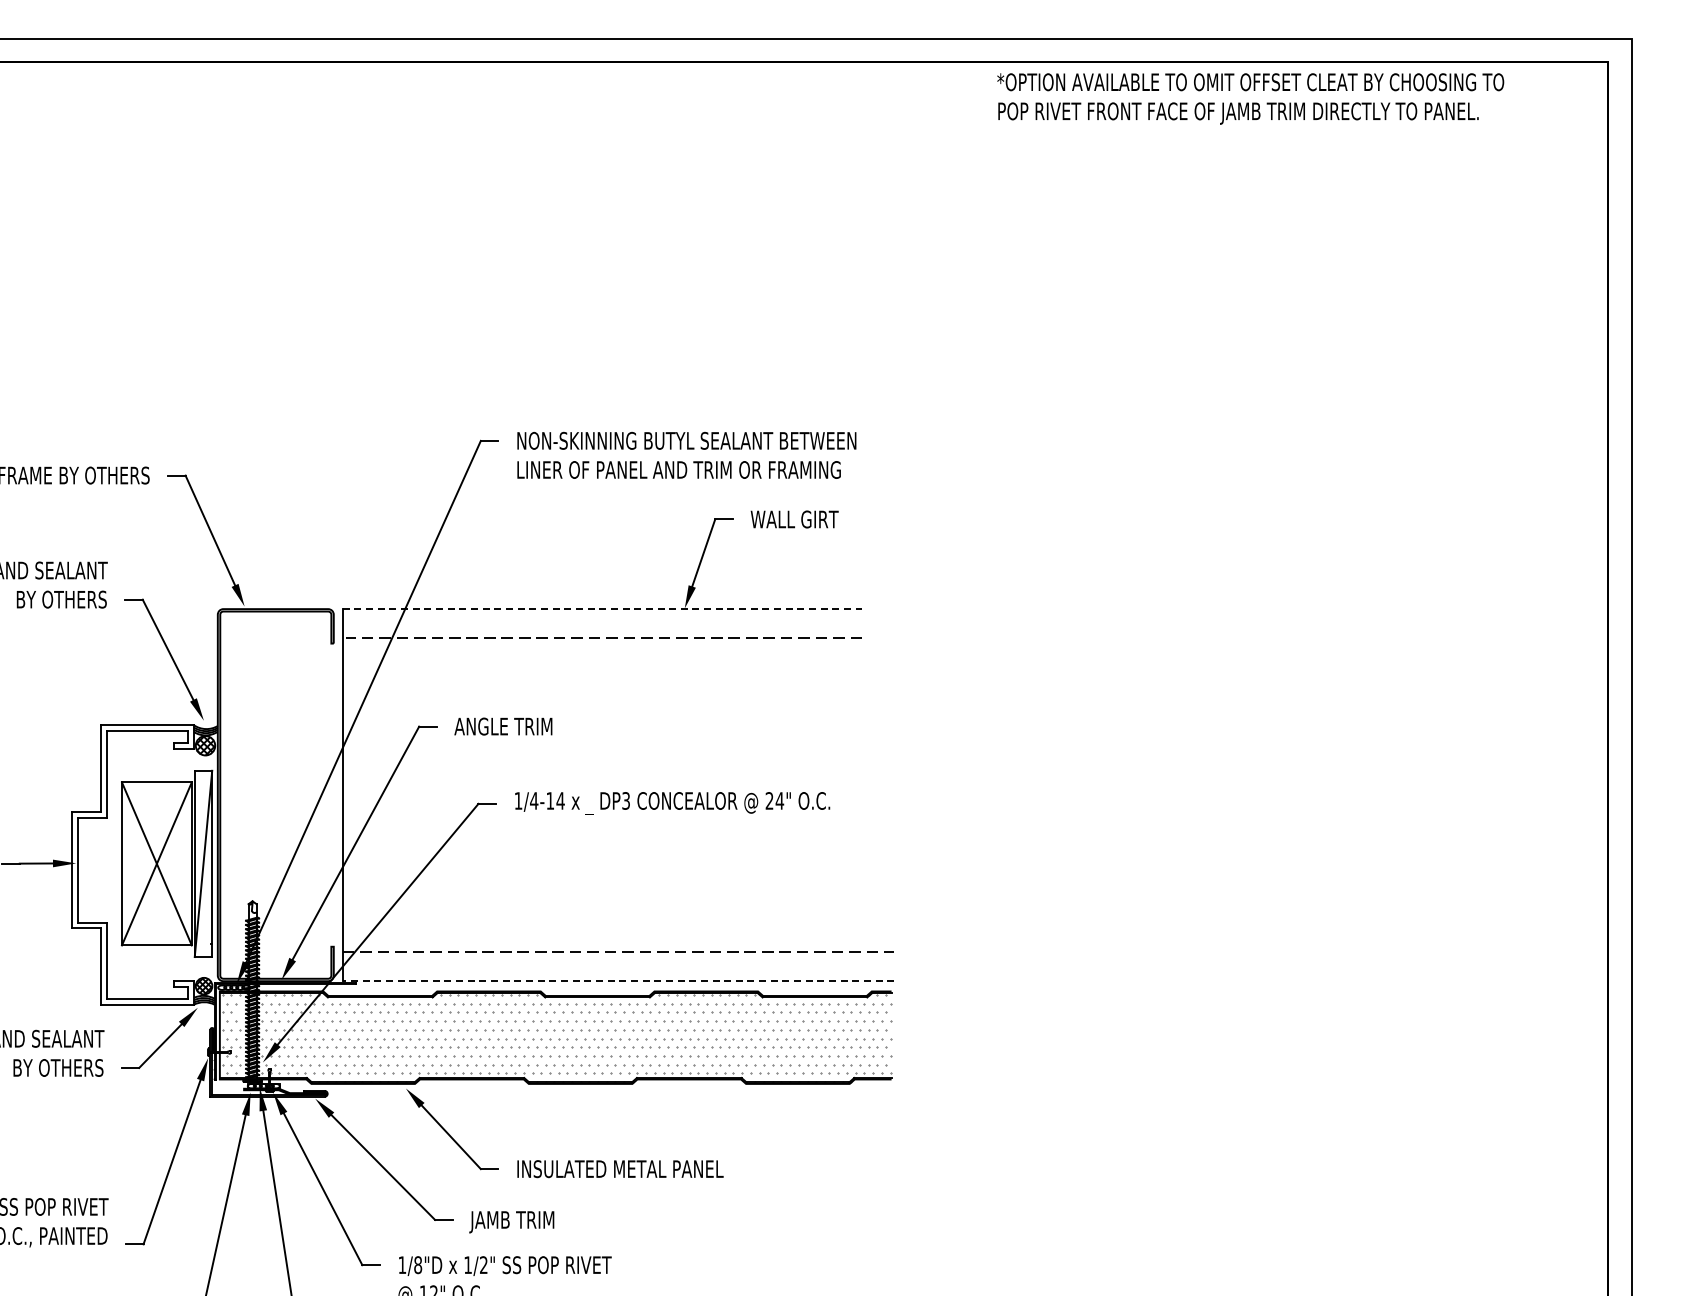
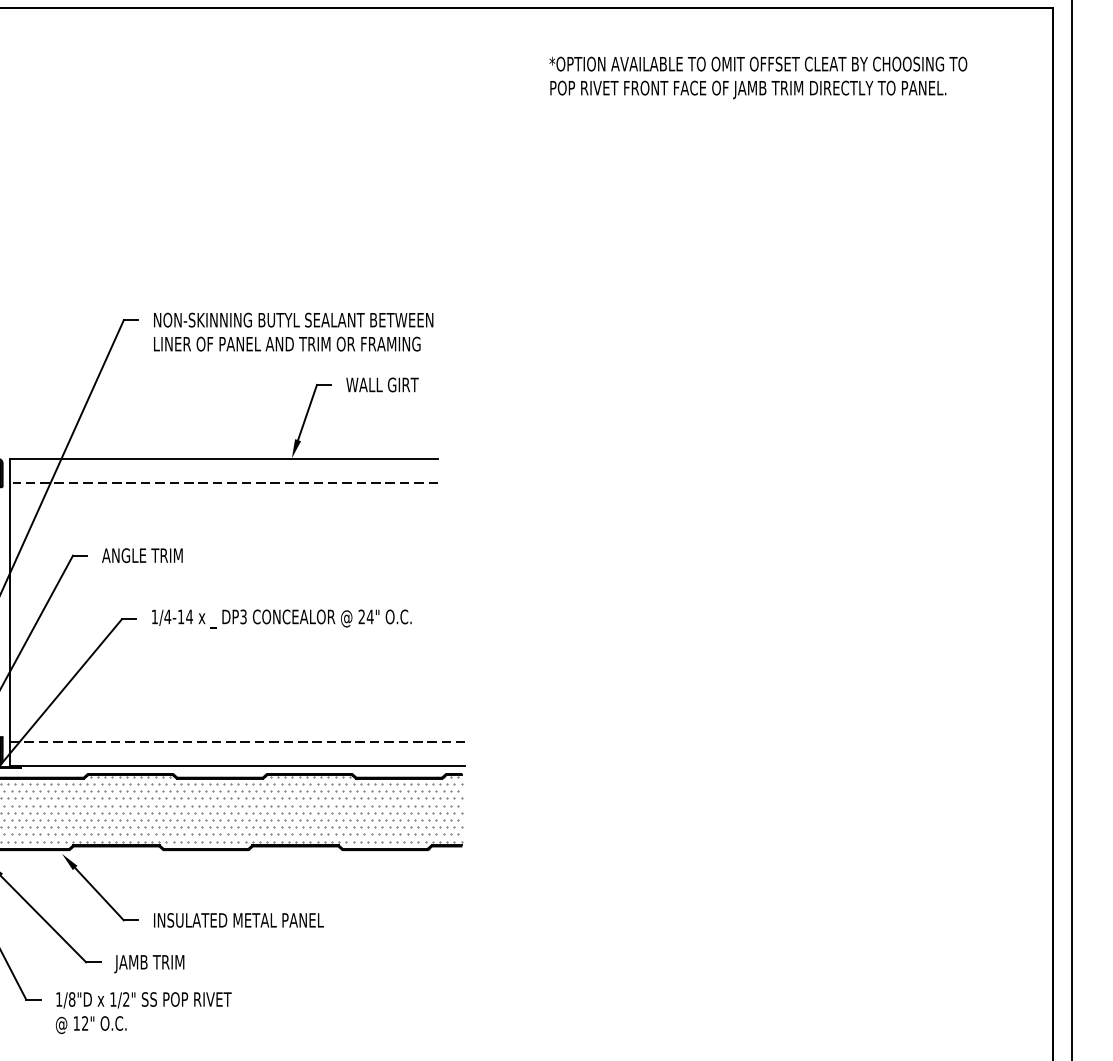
text: (1250, 98) -> (758, 77), moved
line: (602, 608) -> (224, 458), dashed -> solid
line: (618, 981) -> (237, 765), dashed -> solid

